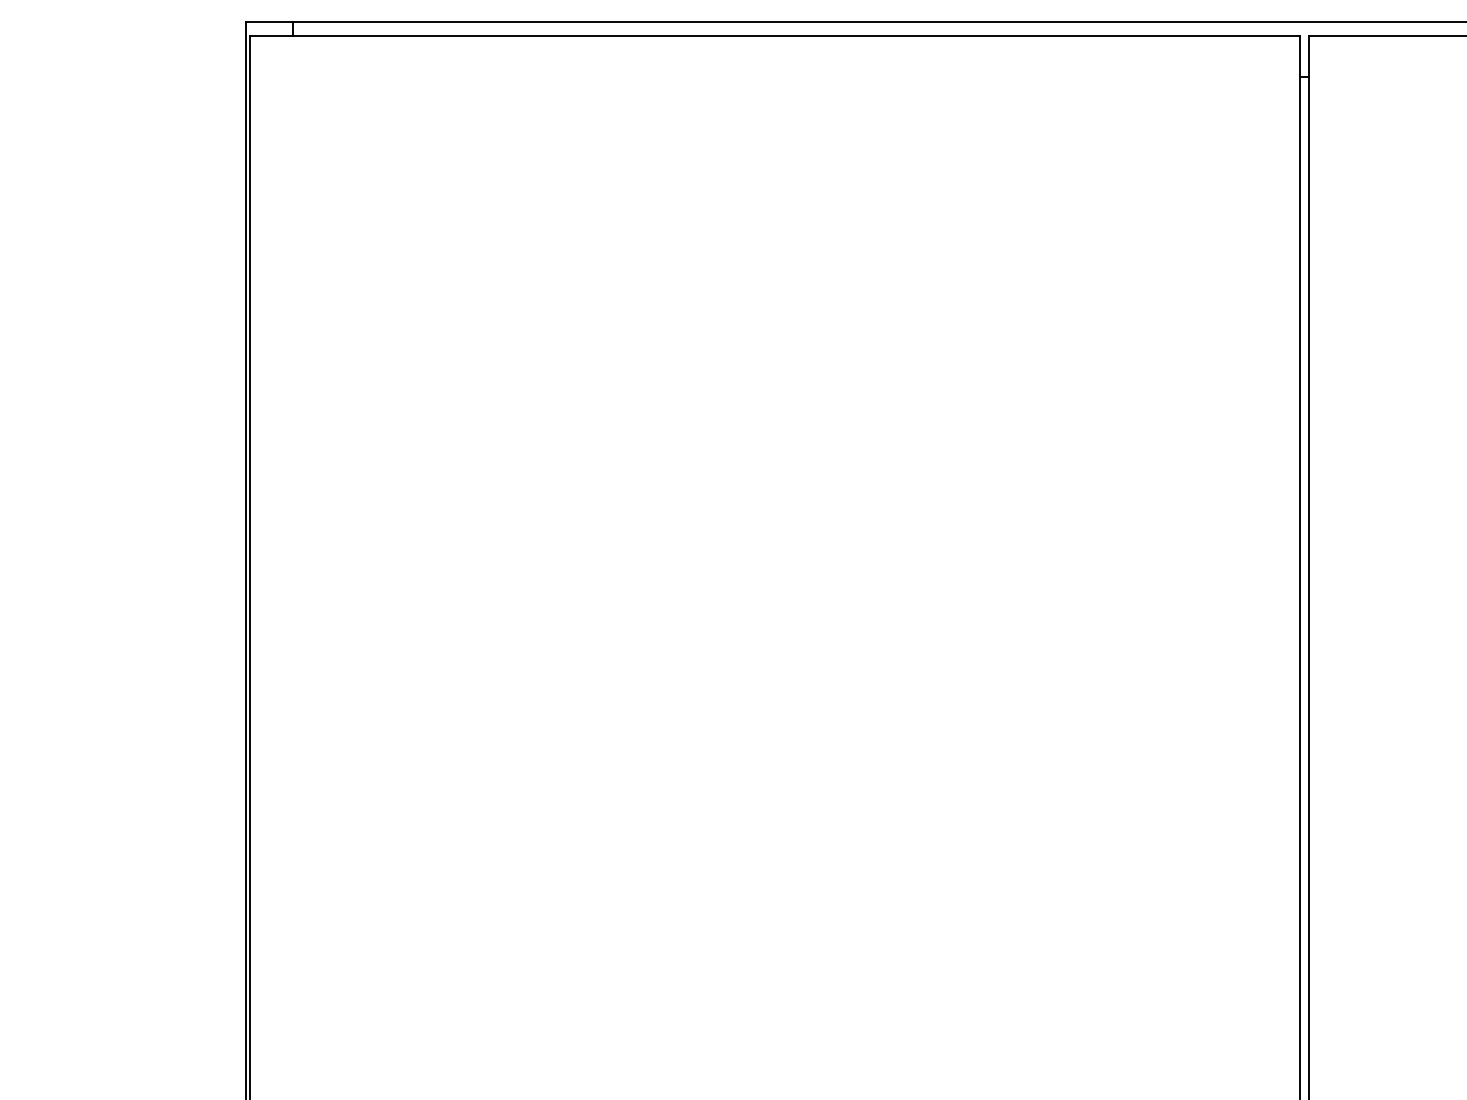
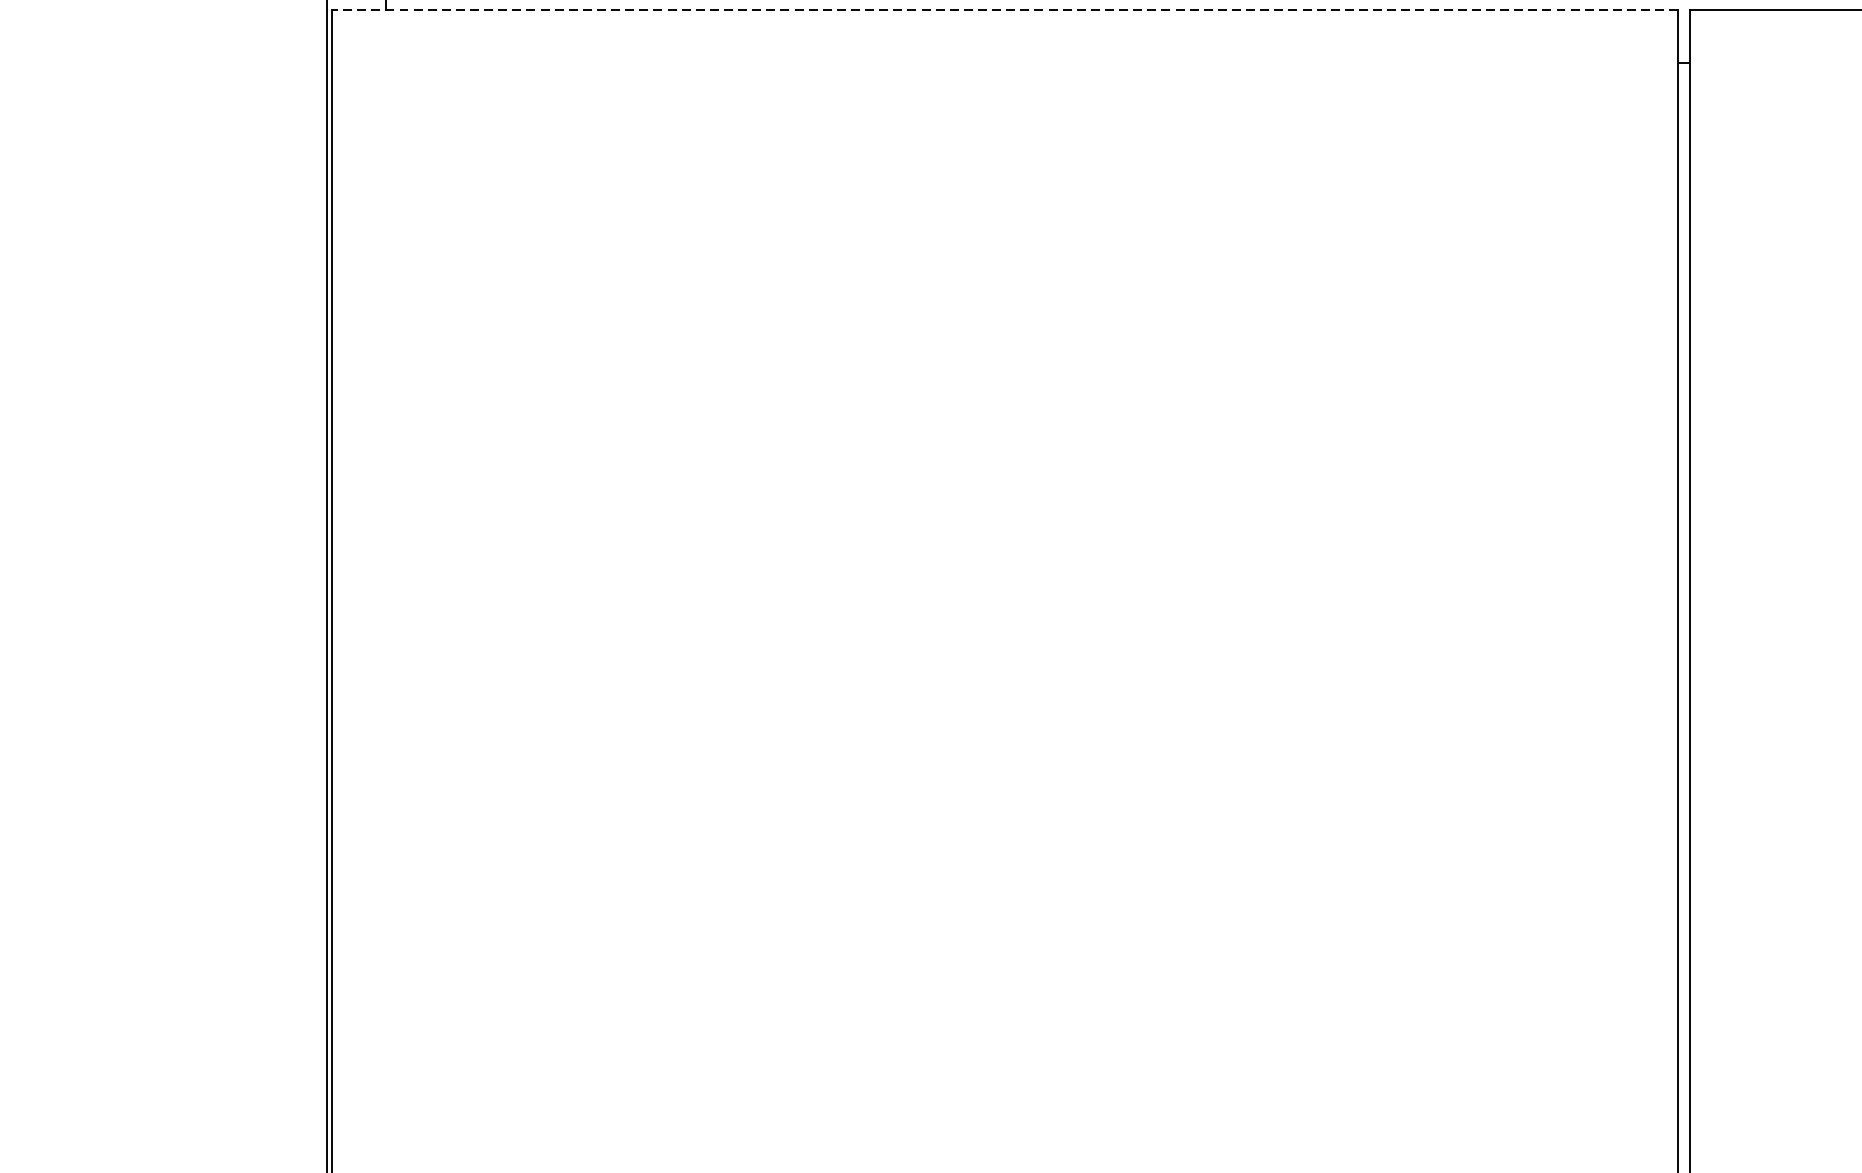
line: (775, 35) -> (1005, 10), solid -> dashed

